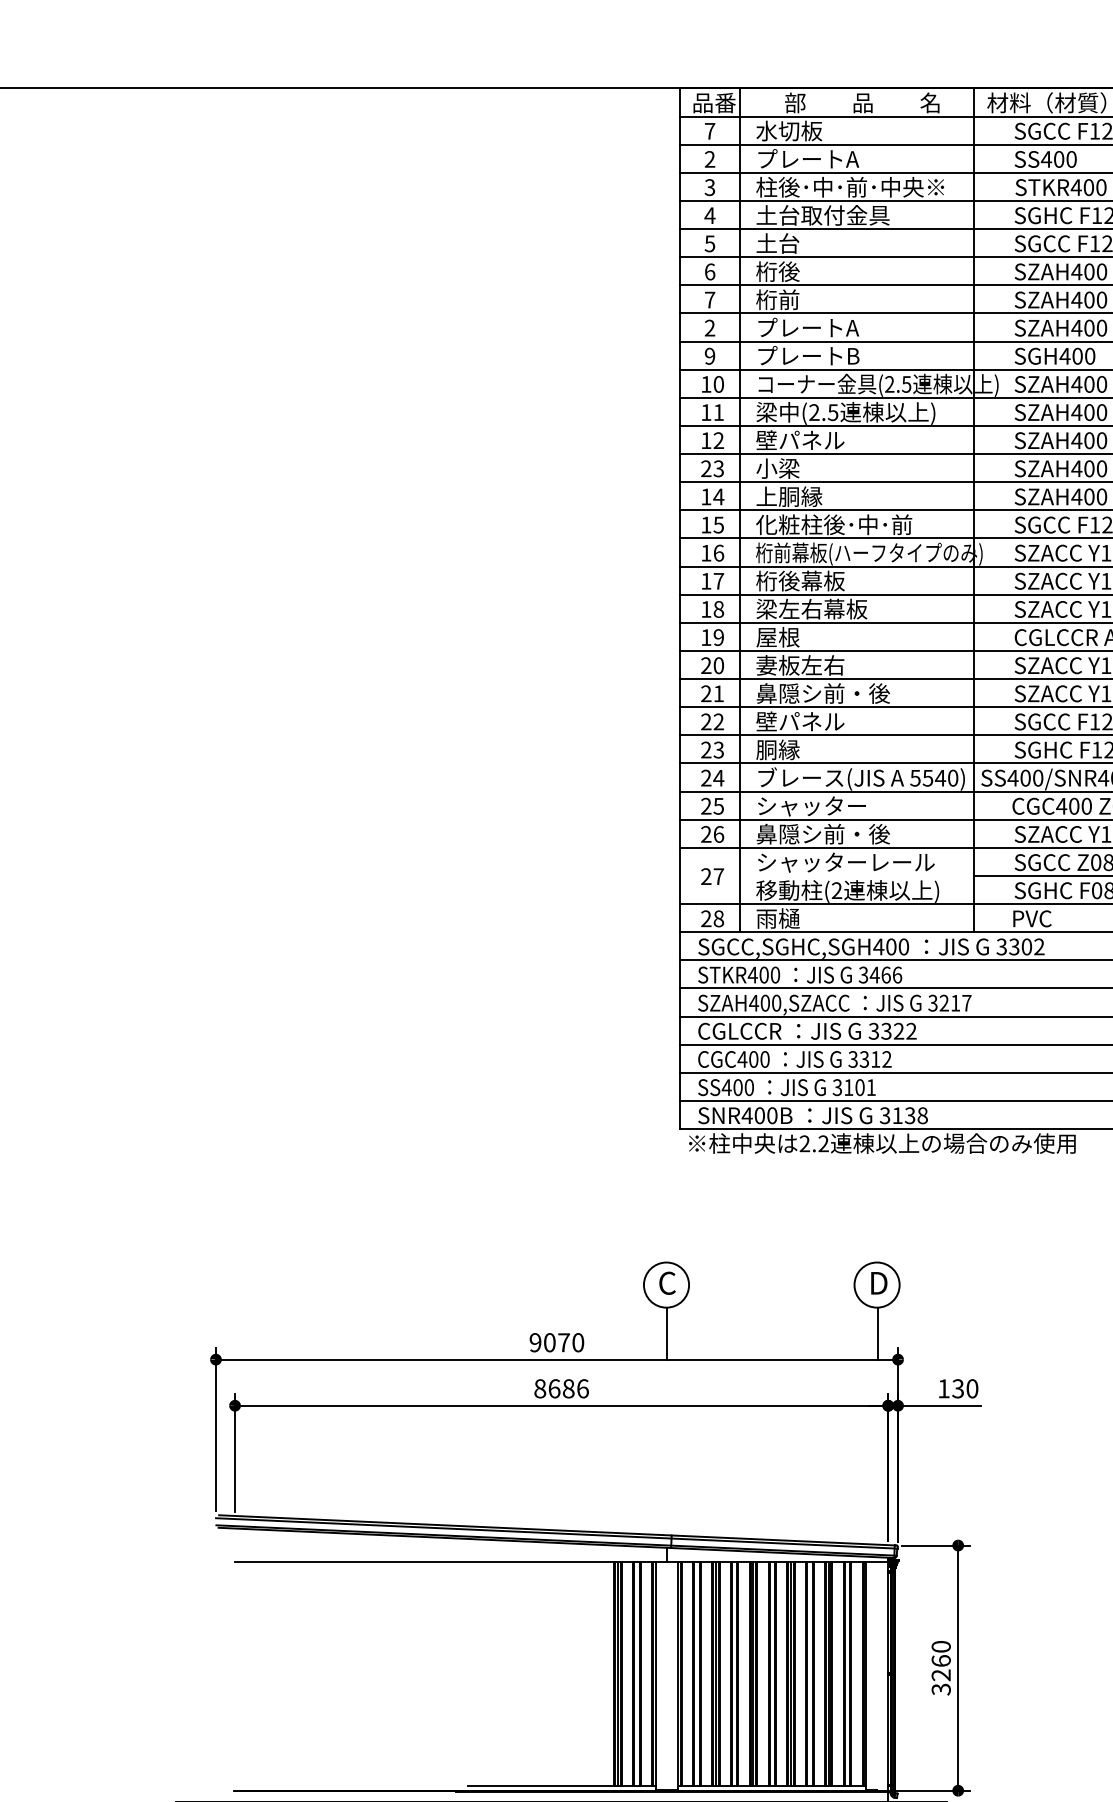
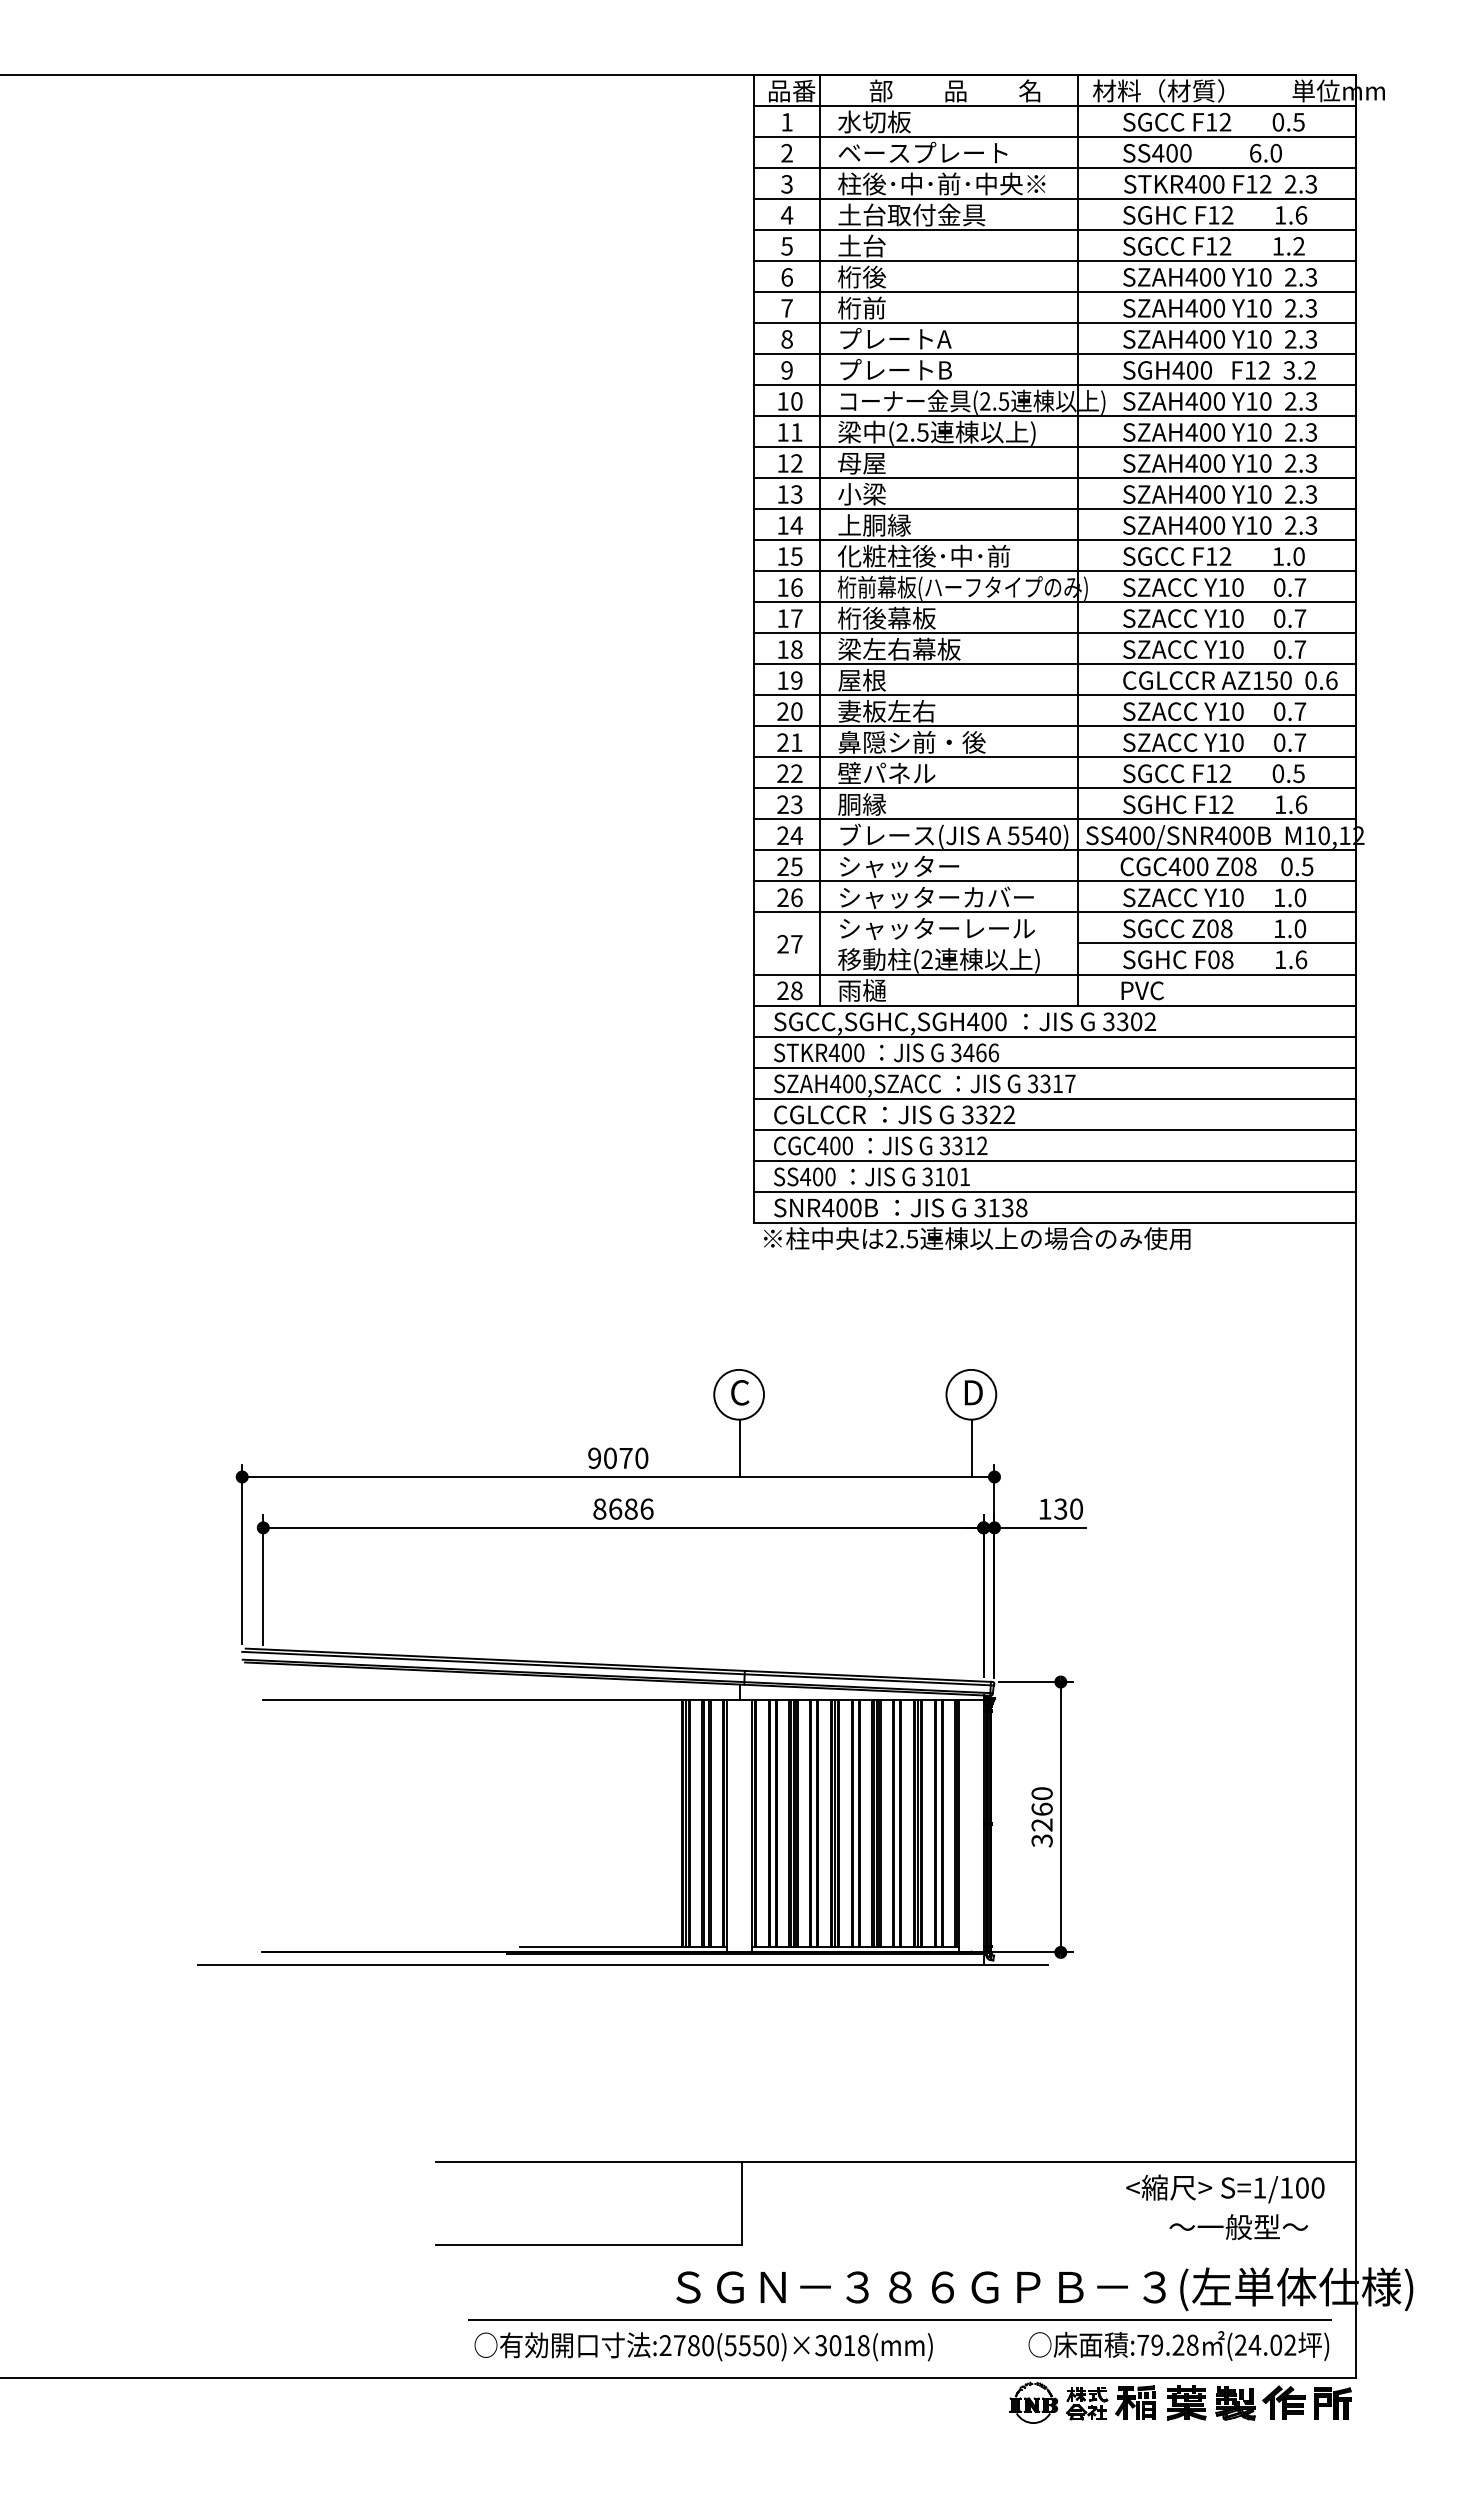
text: (709, 131) -> (786, 122), 7 -> 1
text: (832, 158) -> (922, 152), プレートA -> ベースプレート
text: (709, 328) -> (786, 339), 2 -> 8
text: (800, 439) -> (886, 462), 壁パネル -> 母屋
text: (705, 468) -> (782, 494), 23 -> 13
text: (844, 834) -> (935, 897), 鼻隠シ前・後 -> シャッターカバー
text: (944, 1003) -> (1045, 1084), 3217 -> 3317
text: (823, 1143) -> (912, 1238), 2.2 -> 2.5

